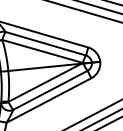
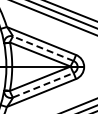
line: (45, 43) -> (43, 48), solid -> dashed
line: (50, 90) -> (43, 85), solid -> dashed

